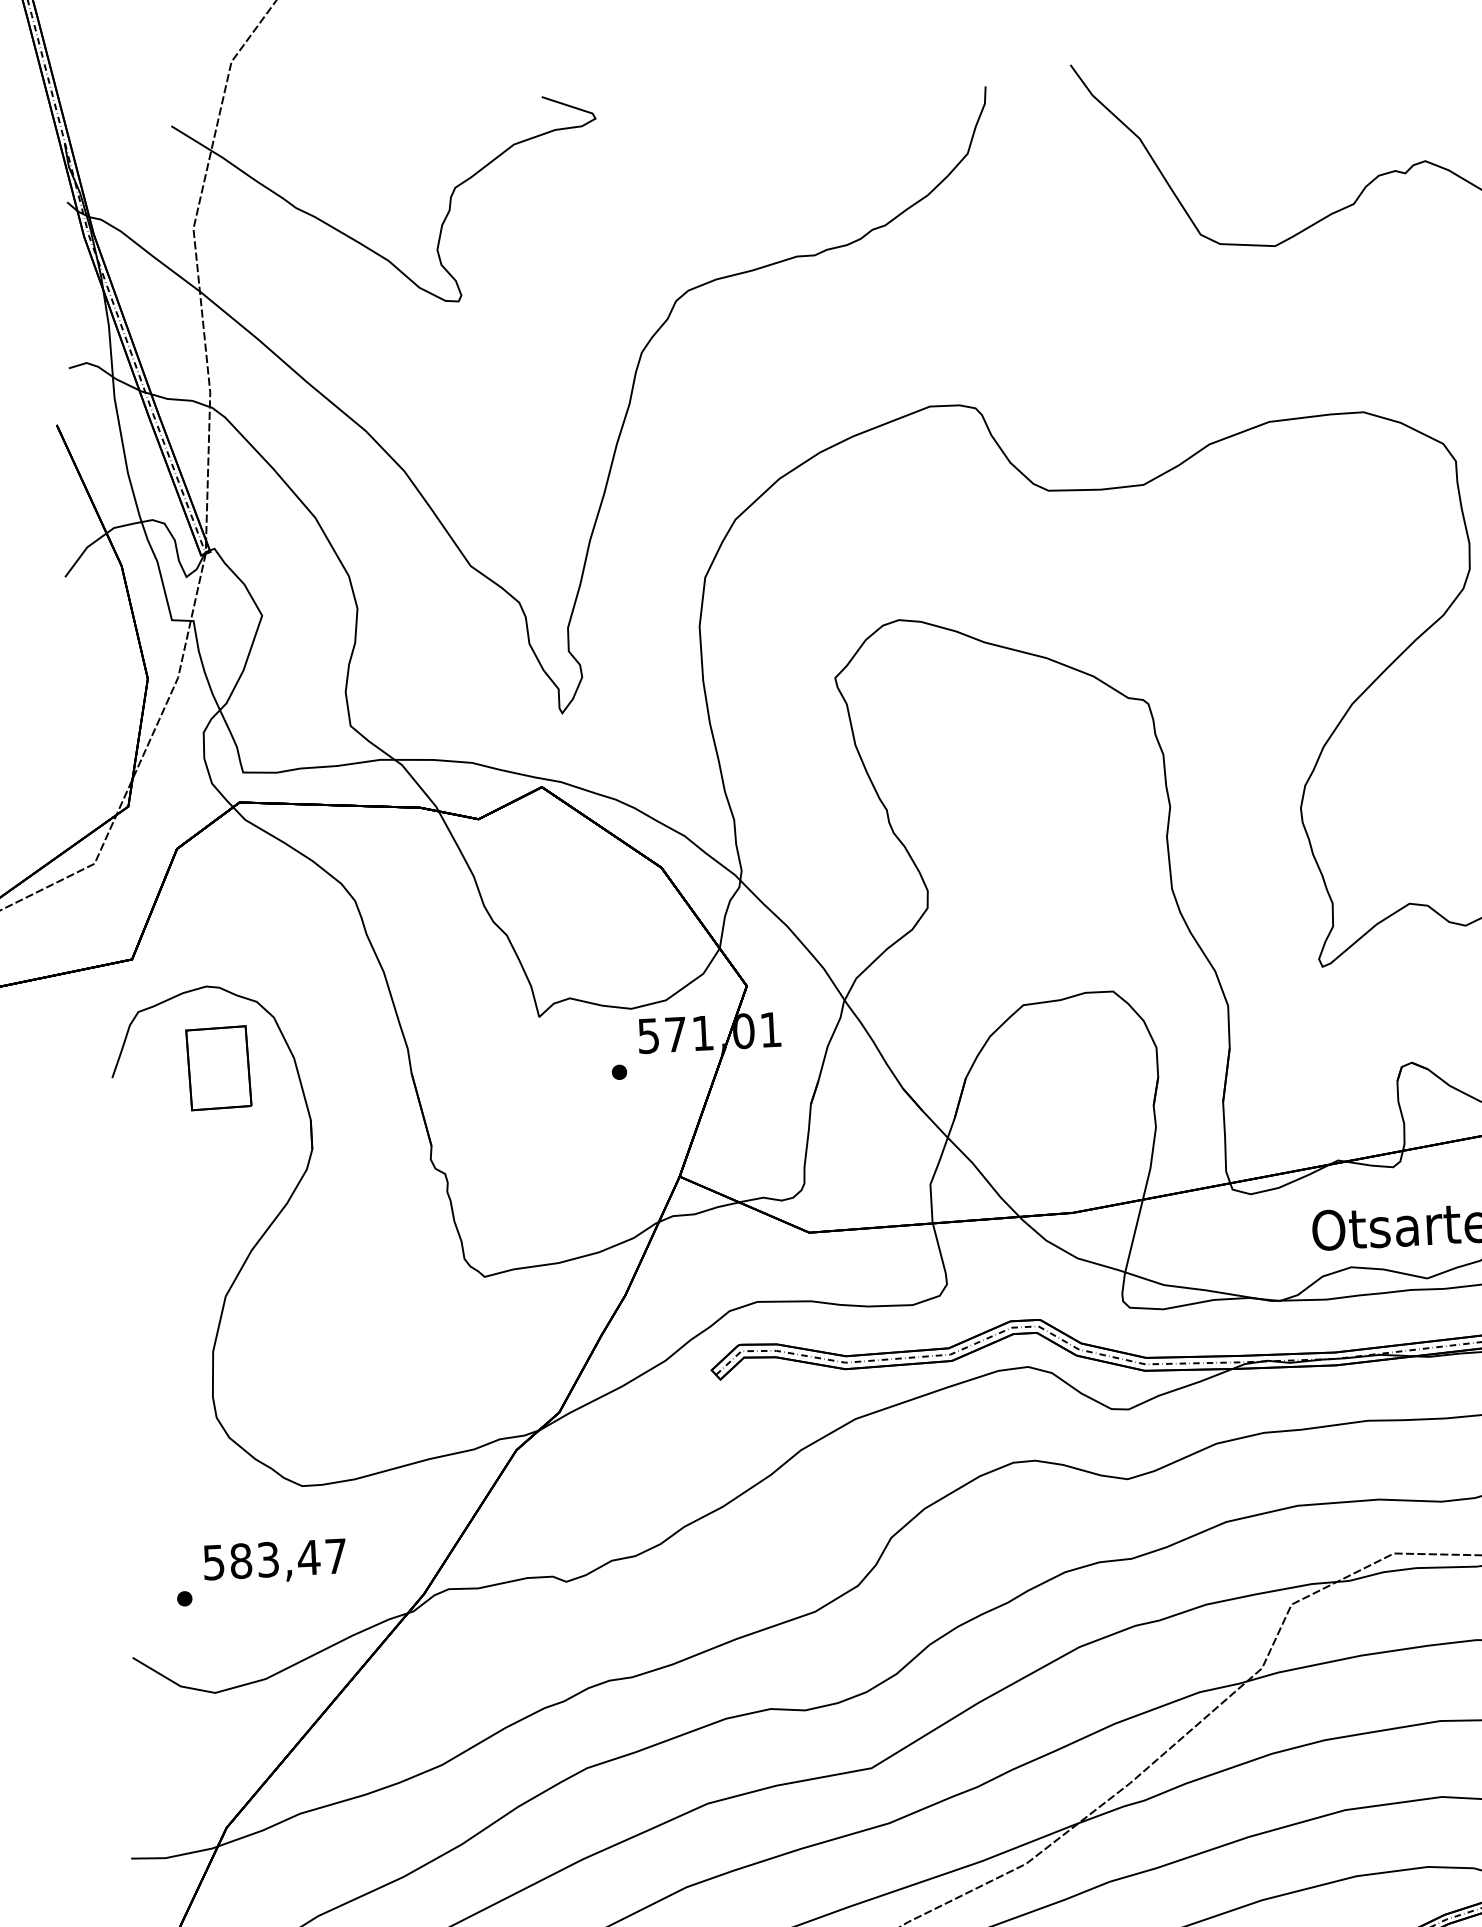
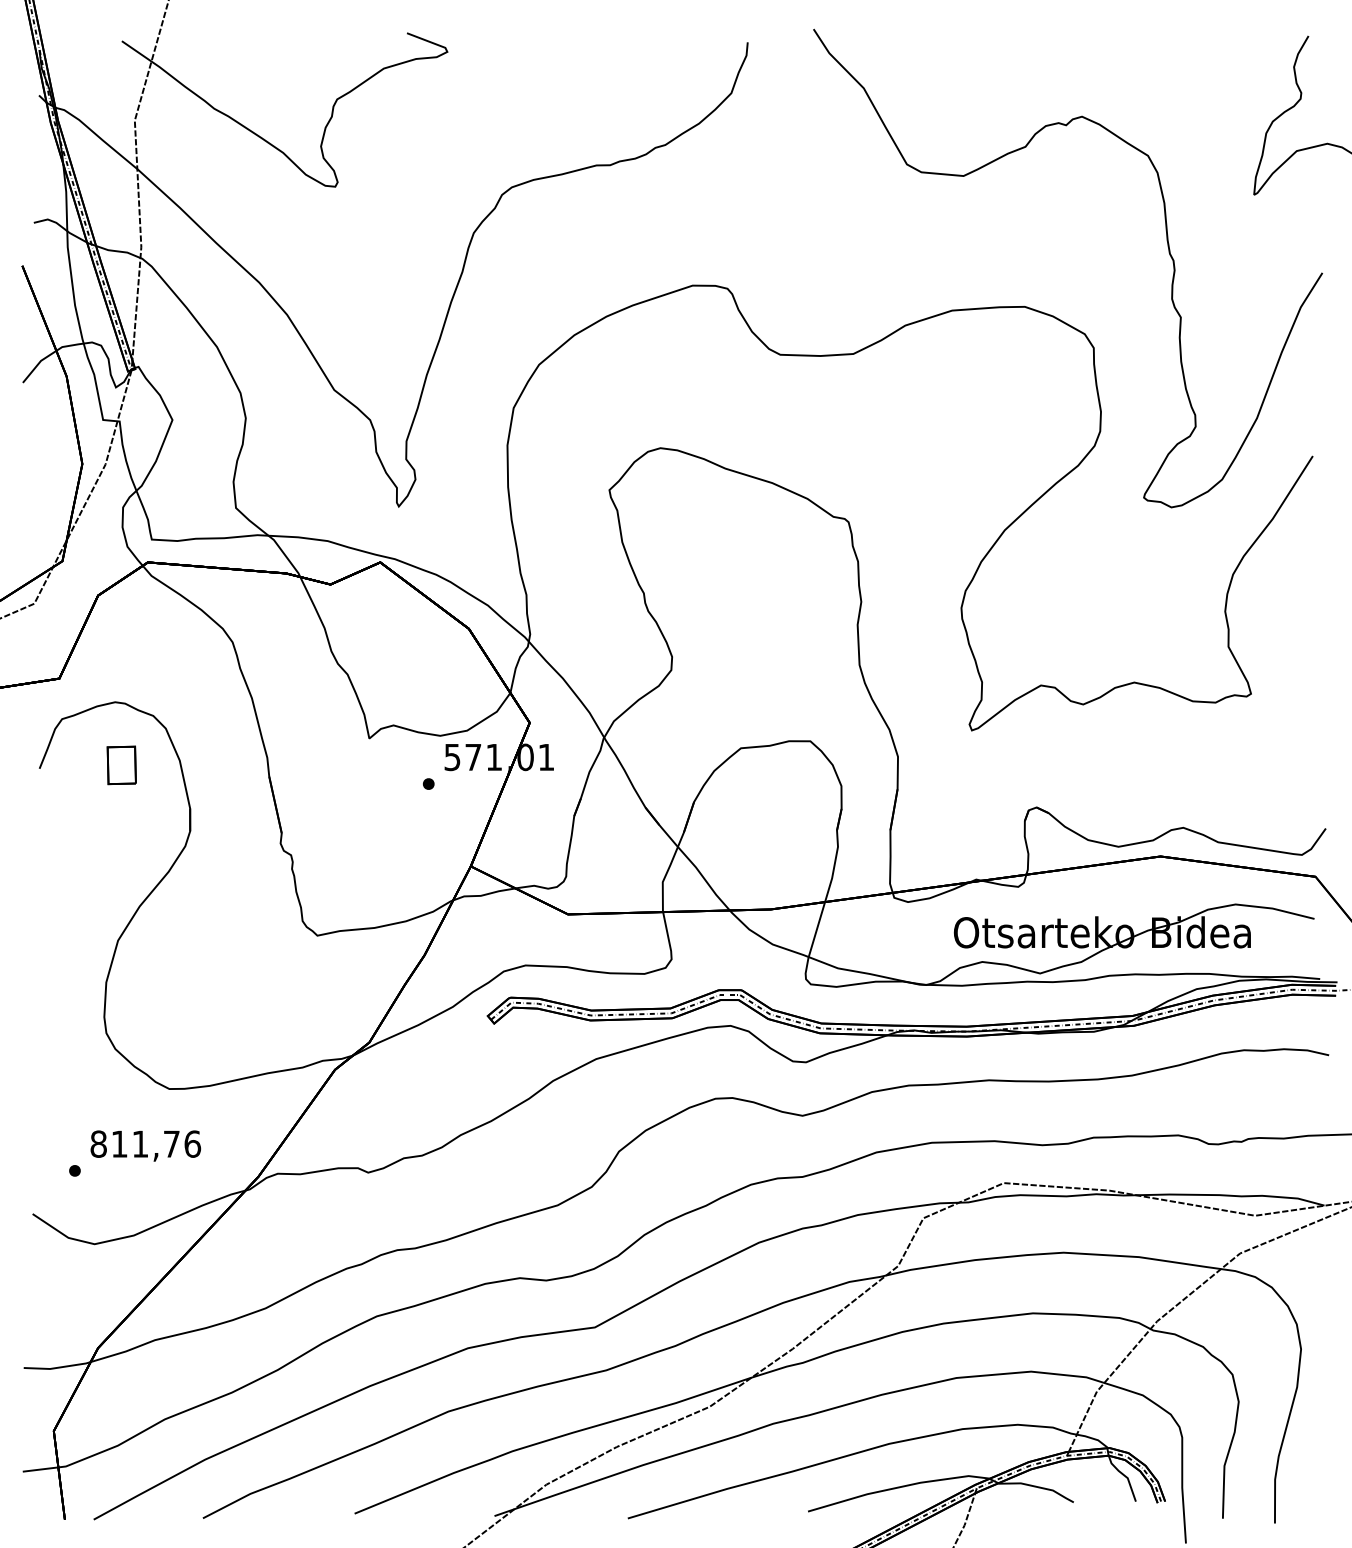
part: (218, 1068) -> (121, 765), size x0.6
text: (274, 1558) -> (145, 1143), 583,47 -> 811,76

